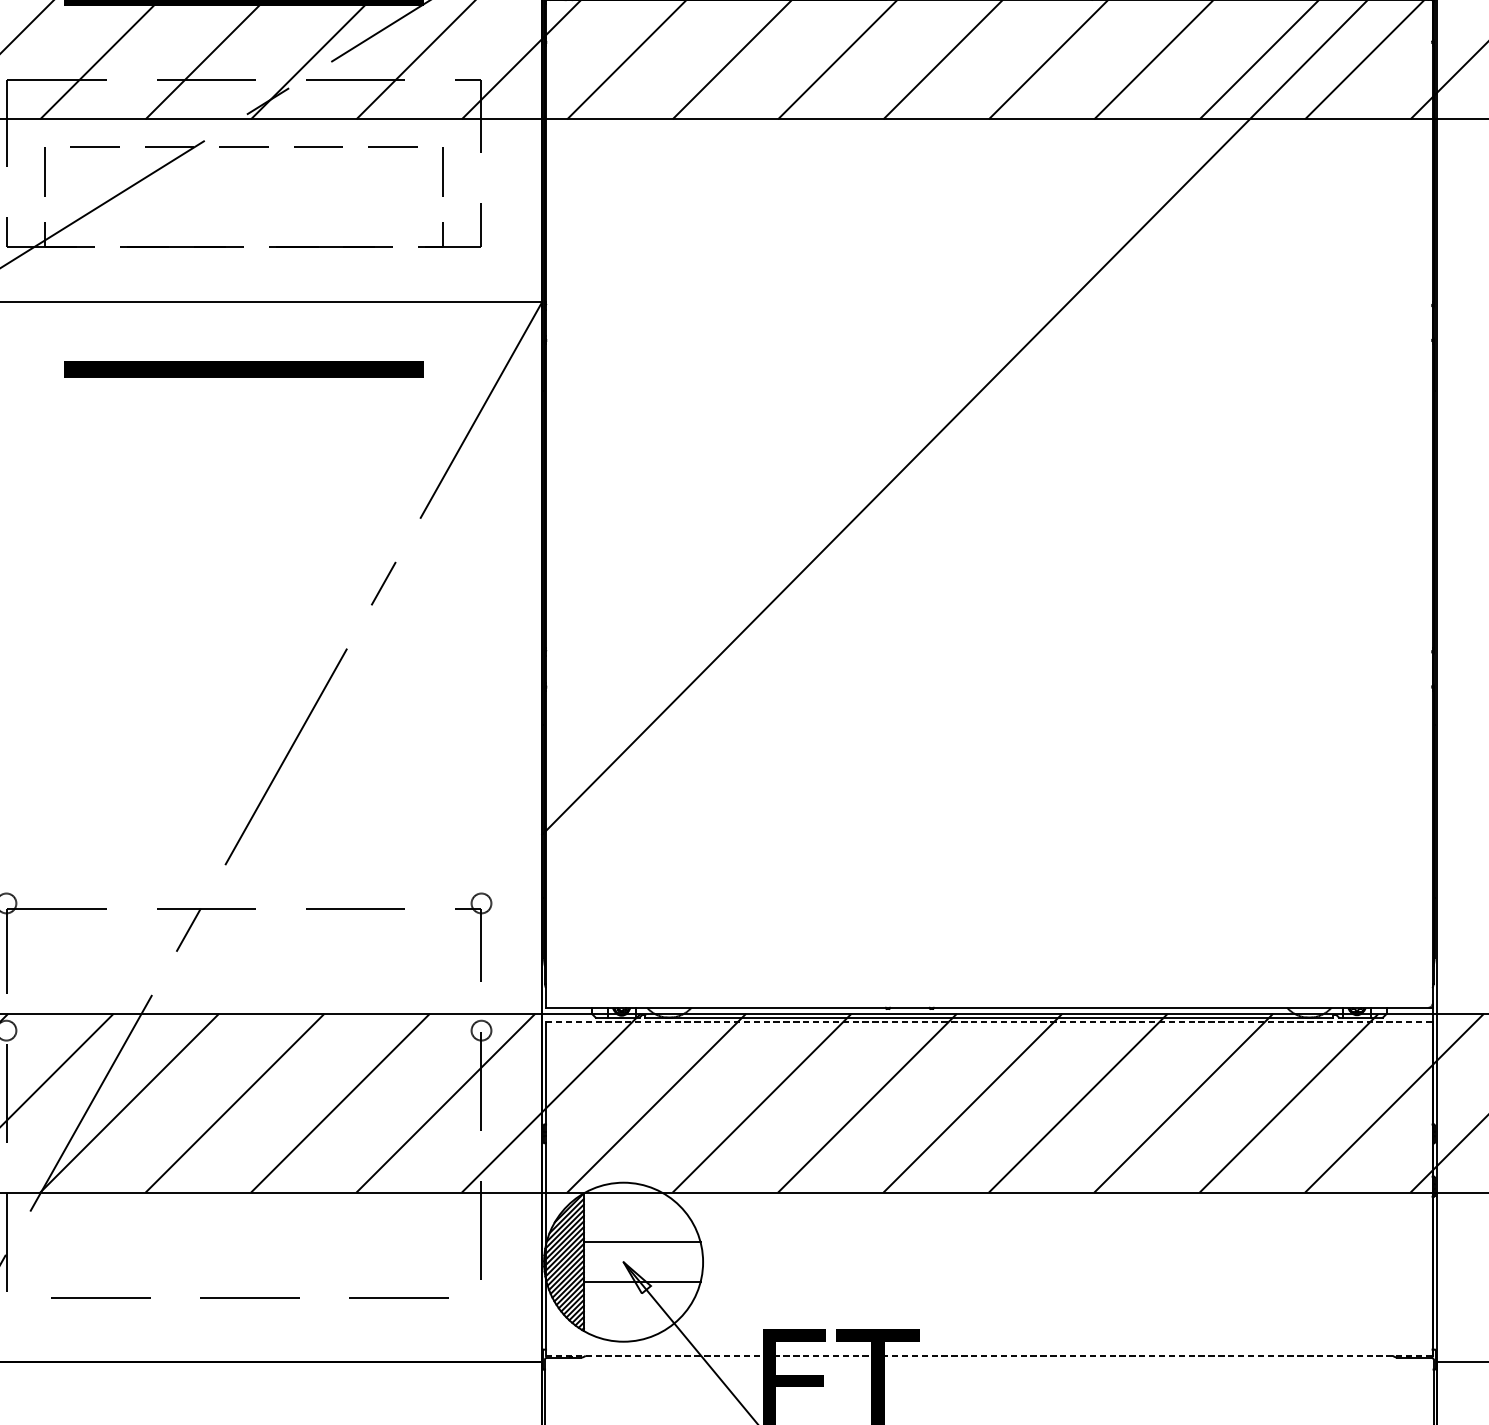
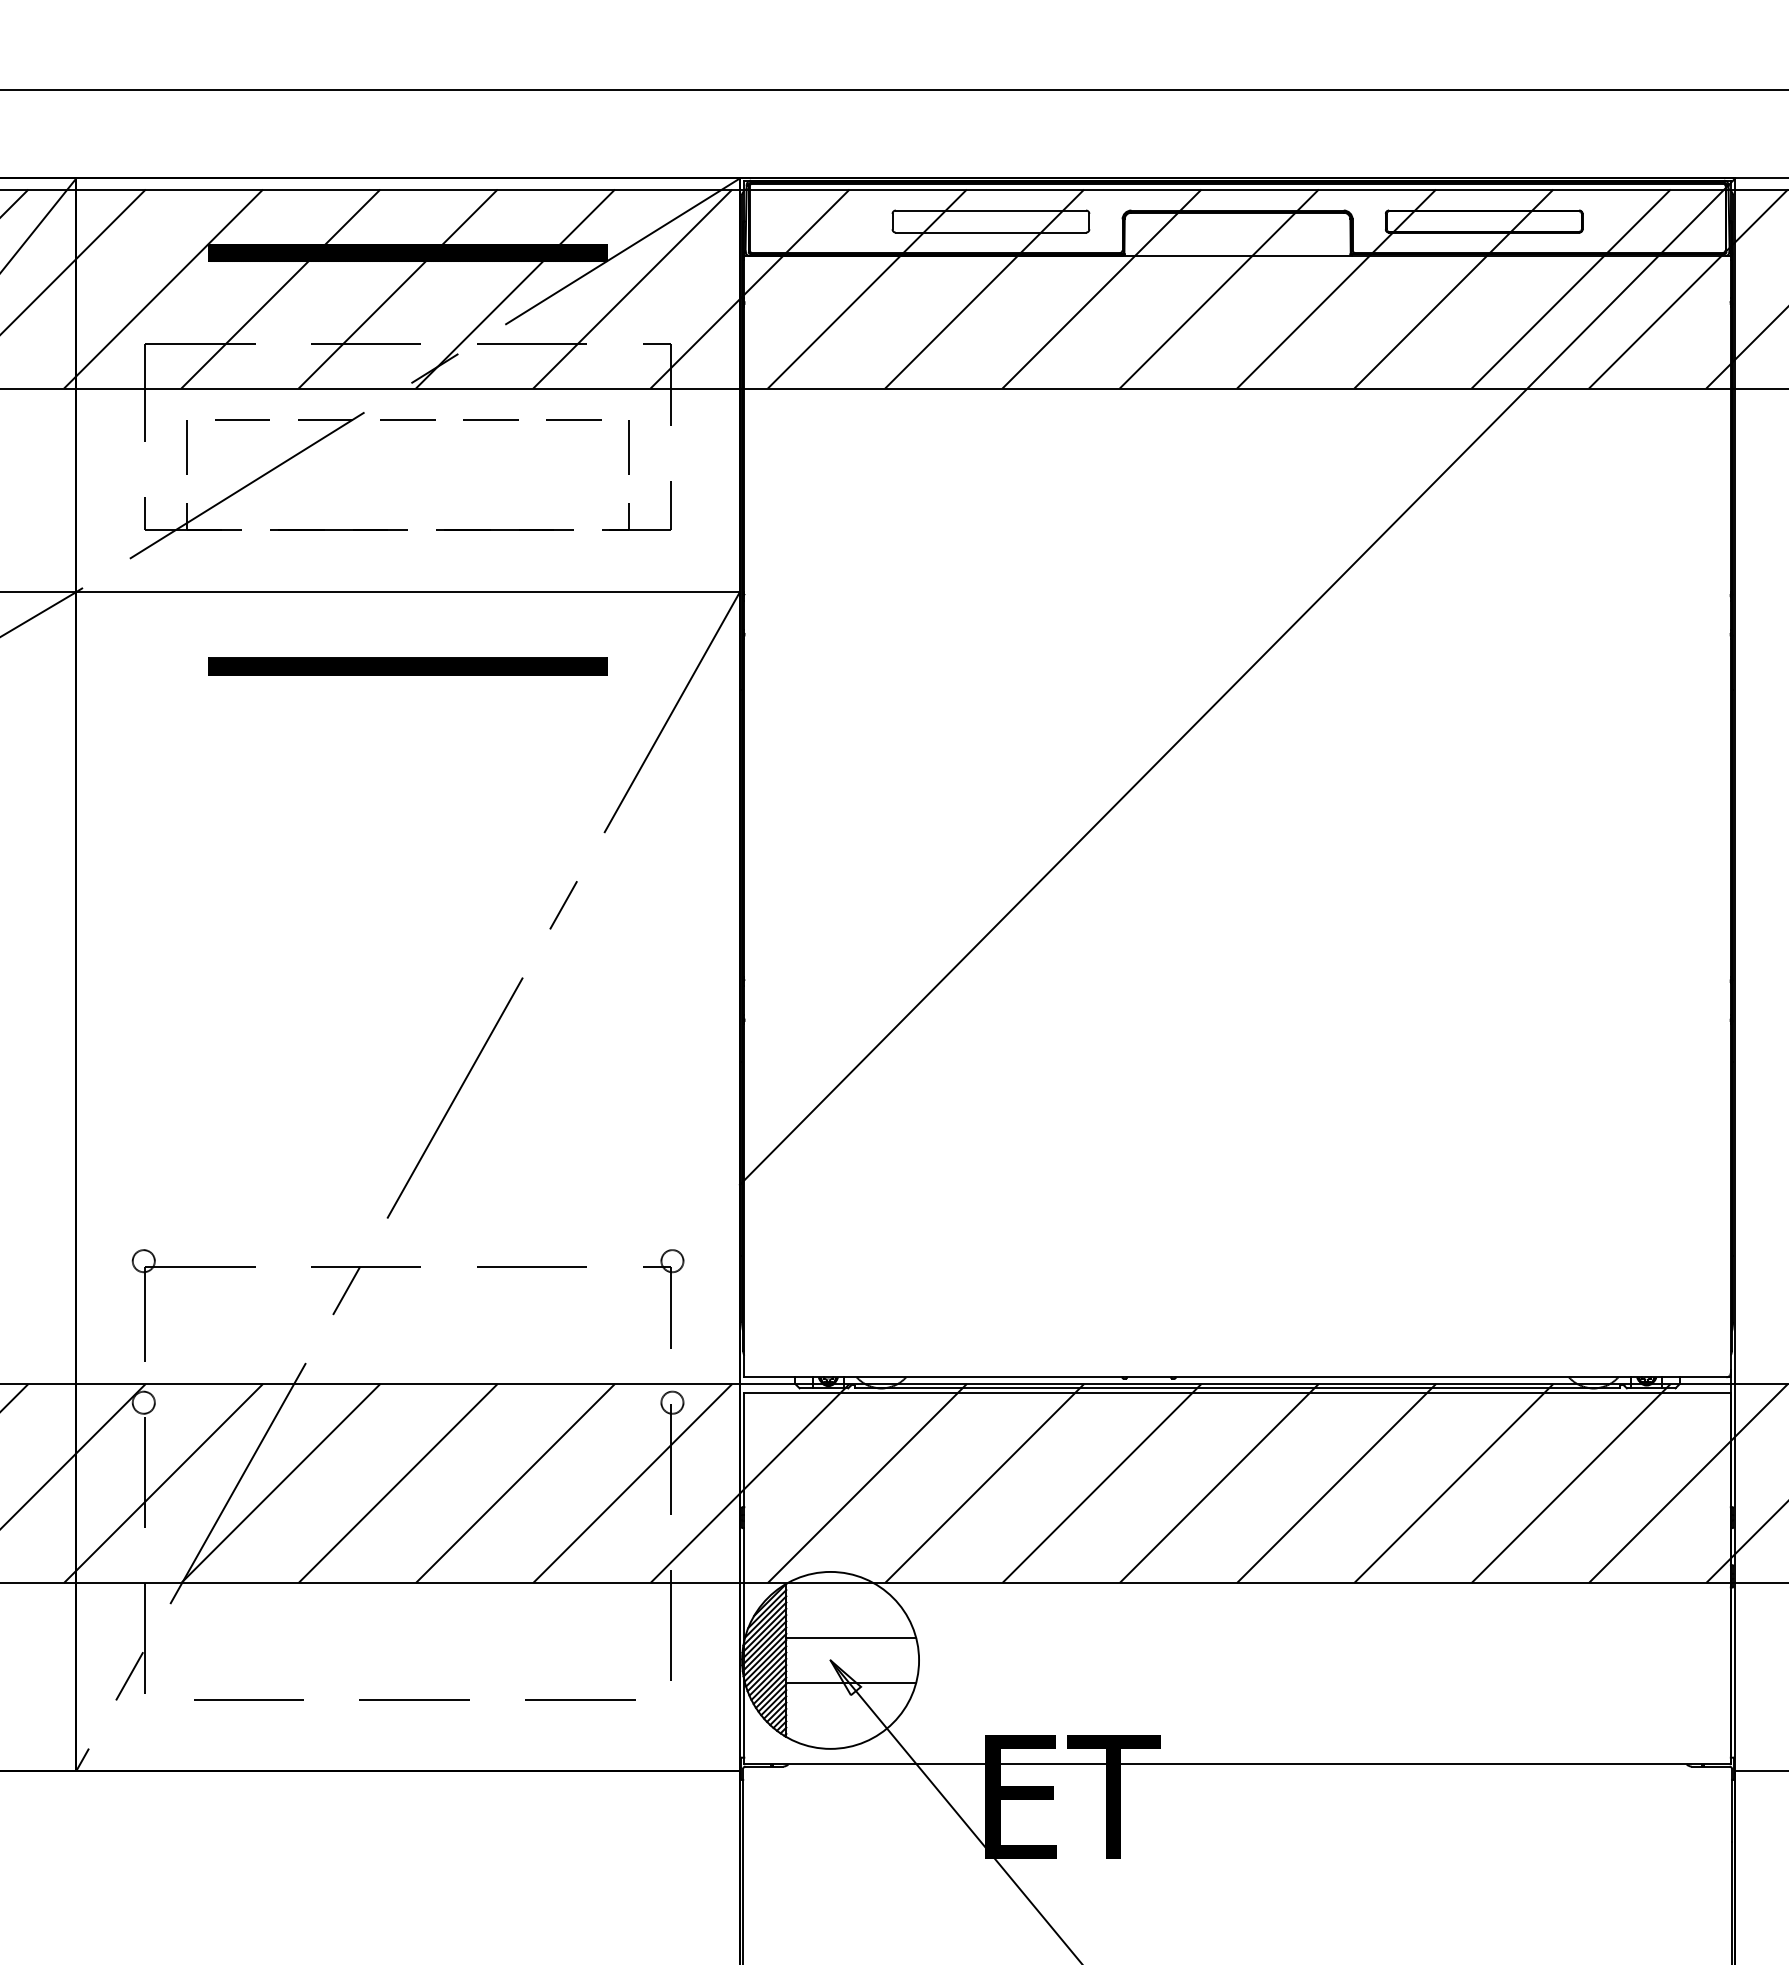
line: (990, 1021) -> (1238, 1392), dashed -> solid
line: (990, 1355) -> (1238, 1764), dashed -> solid

